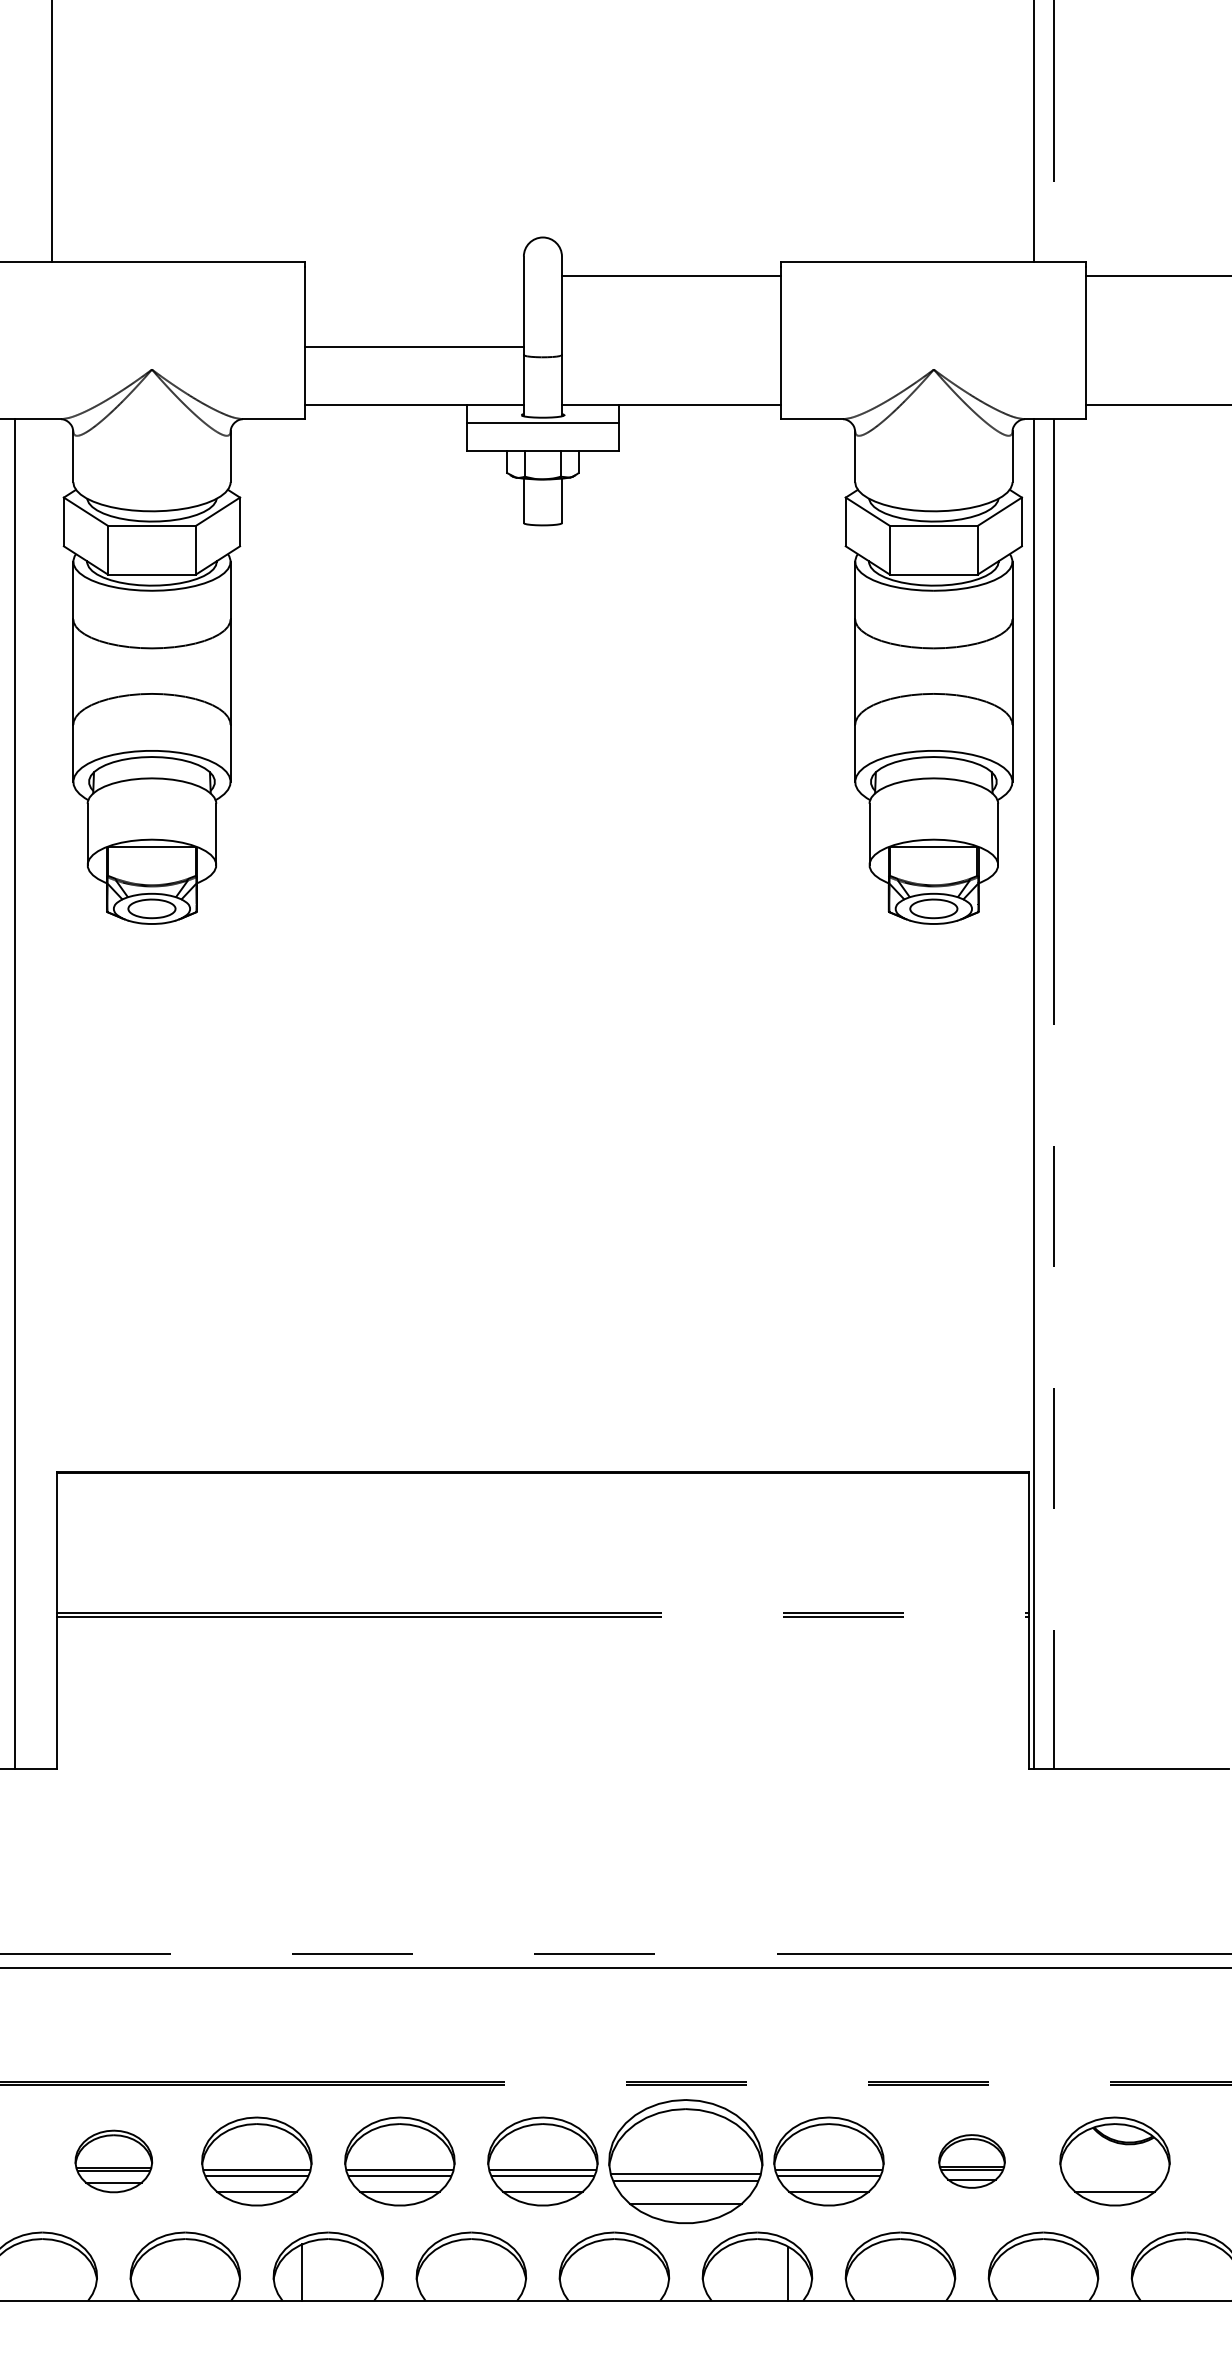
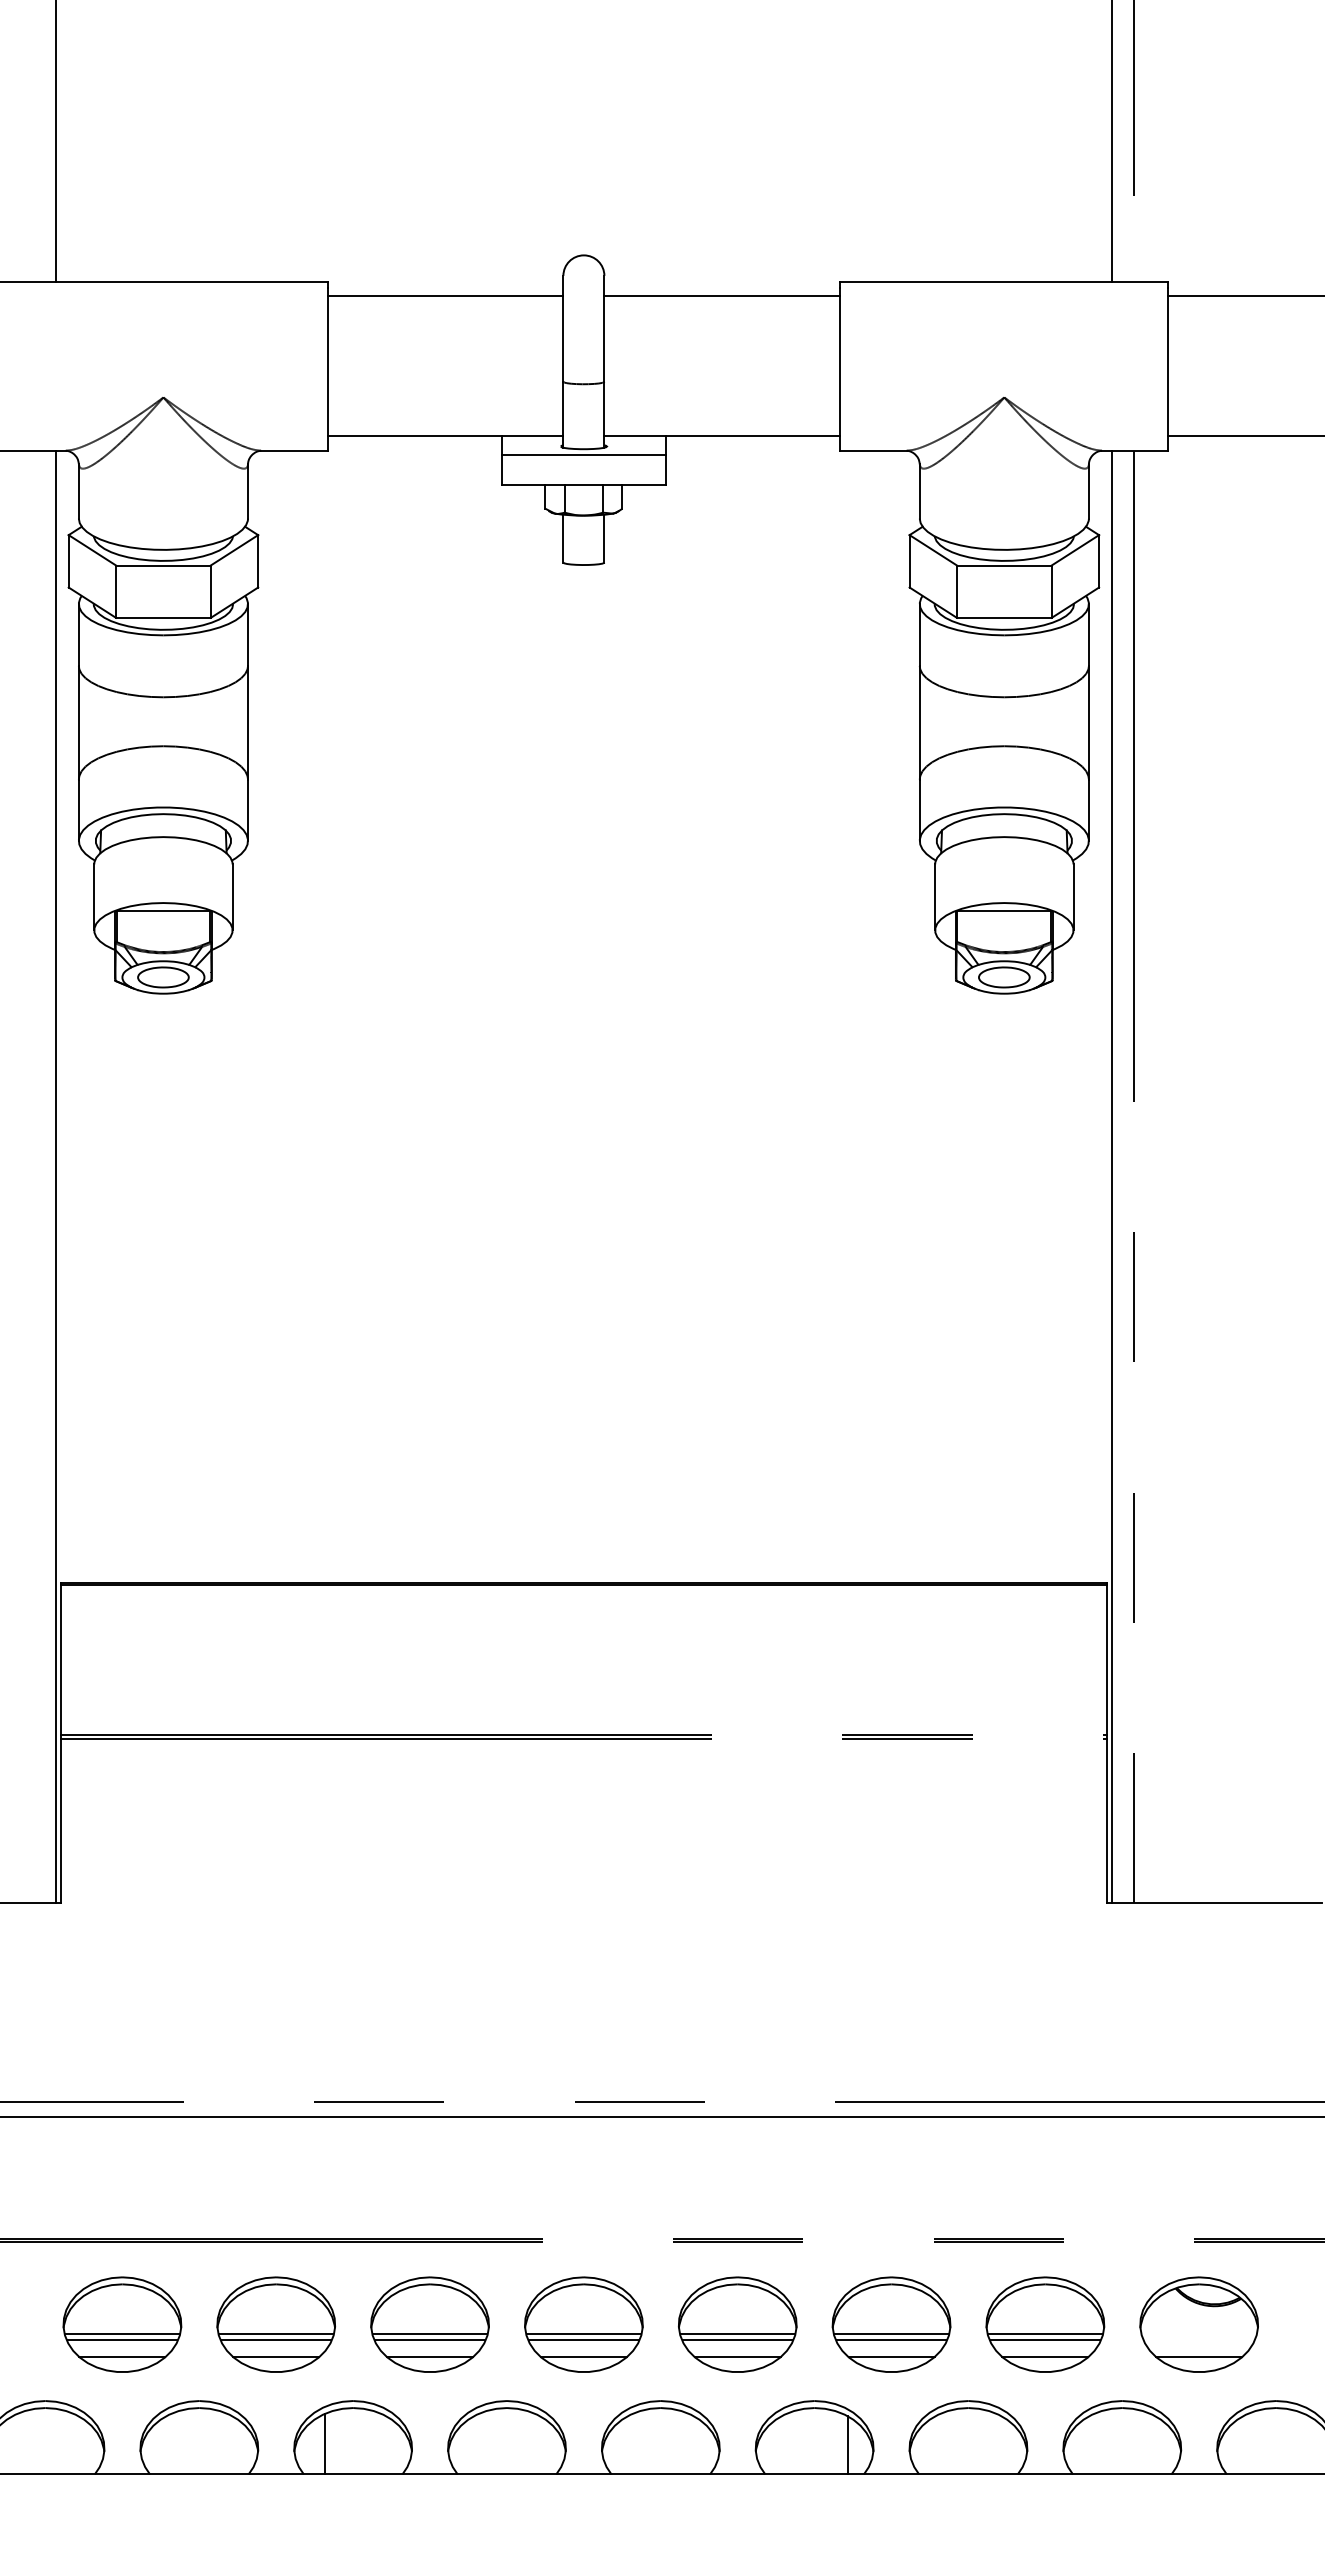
line: (414, 347) -> (445, 296), moved
line: (14, 1093) -> (55, 1176), moved
part: (113, 2161) -> (122, 2324), size x1.43
part: (685, 2161) -> (737, 2324), size x0.71
part: (972, 2161) -> (1045, 2324), size x1.67

